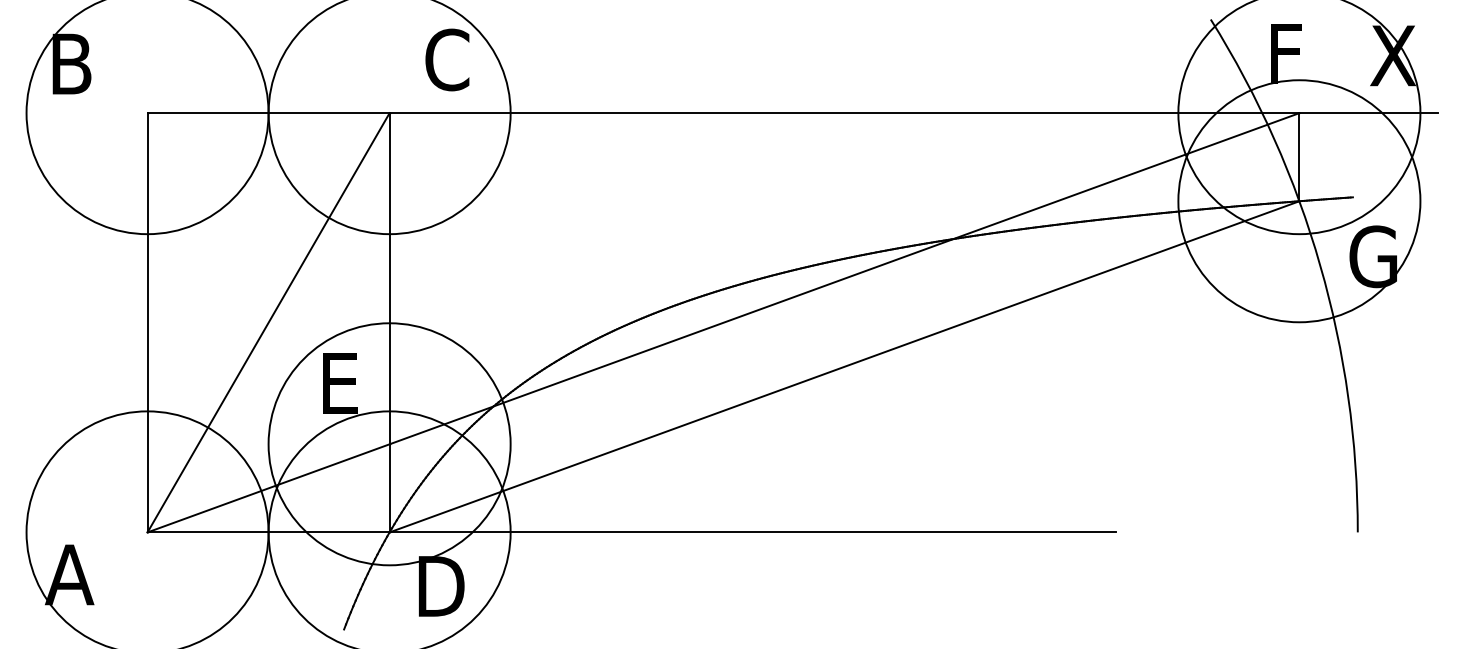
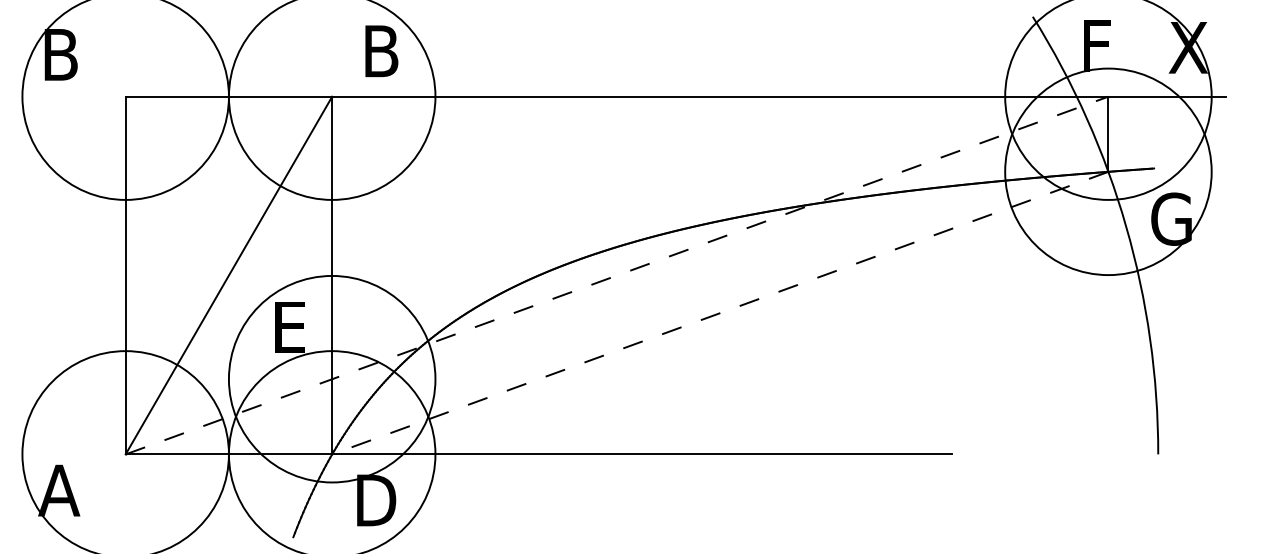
text: (447, 59) -> (381, 50), C -> B
line: (723, 322) -> (617, 275), solid -> dashed
line: (844, 367) -> (720, 313), solid -> dashed

